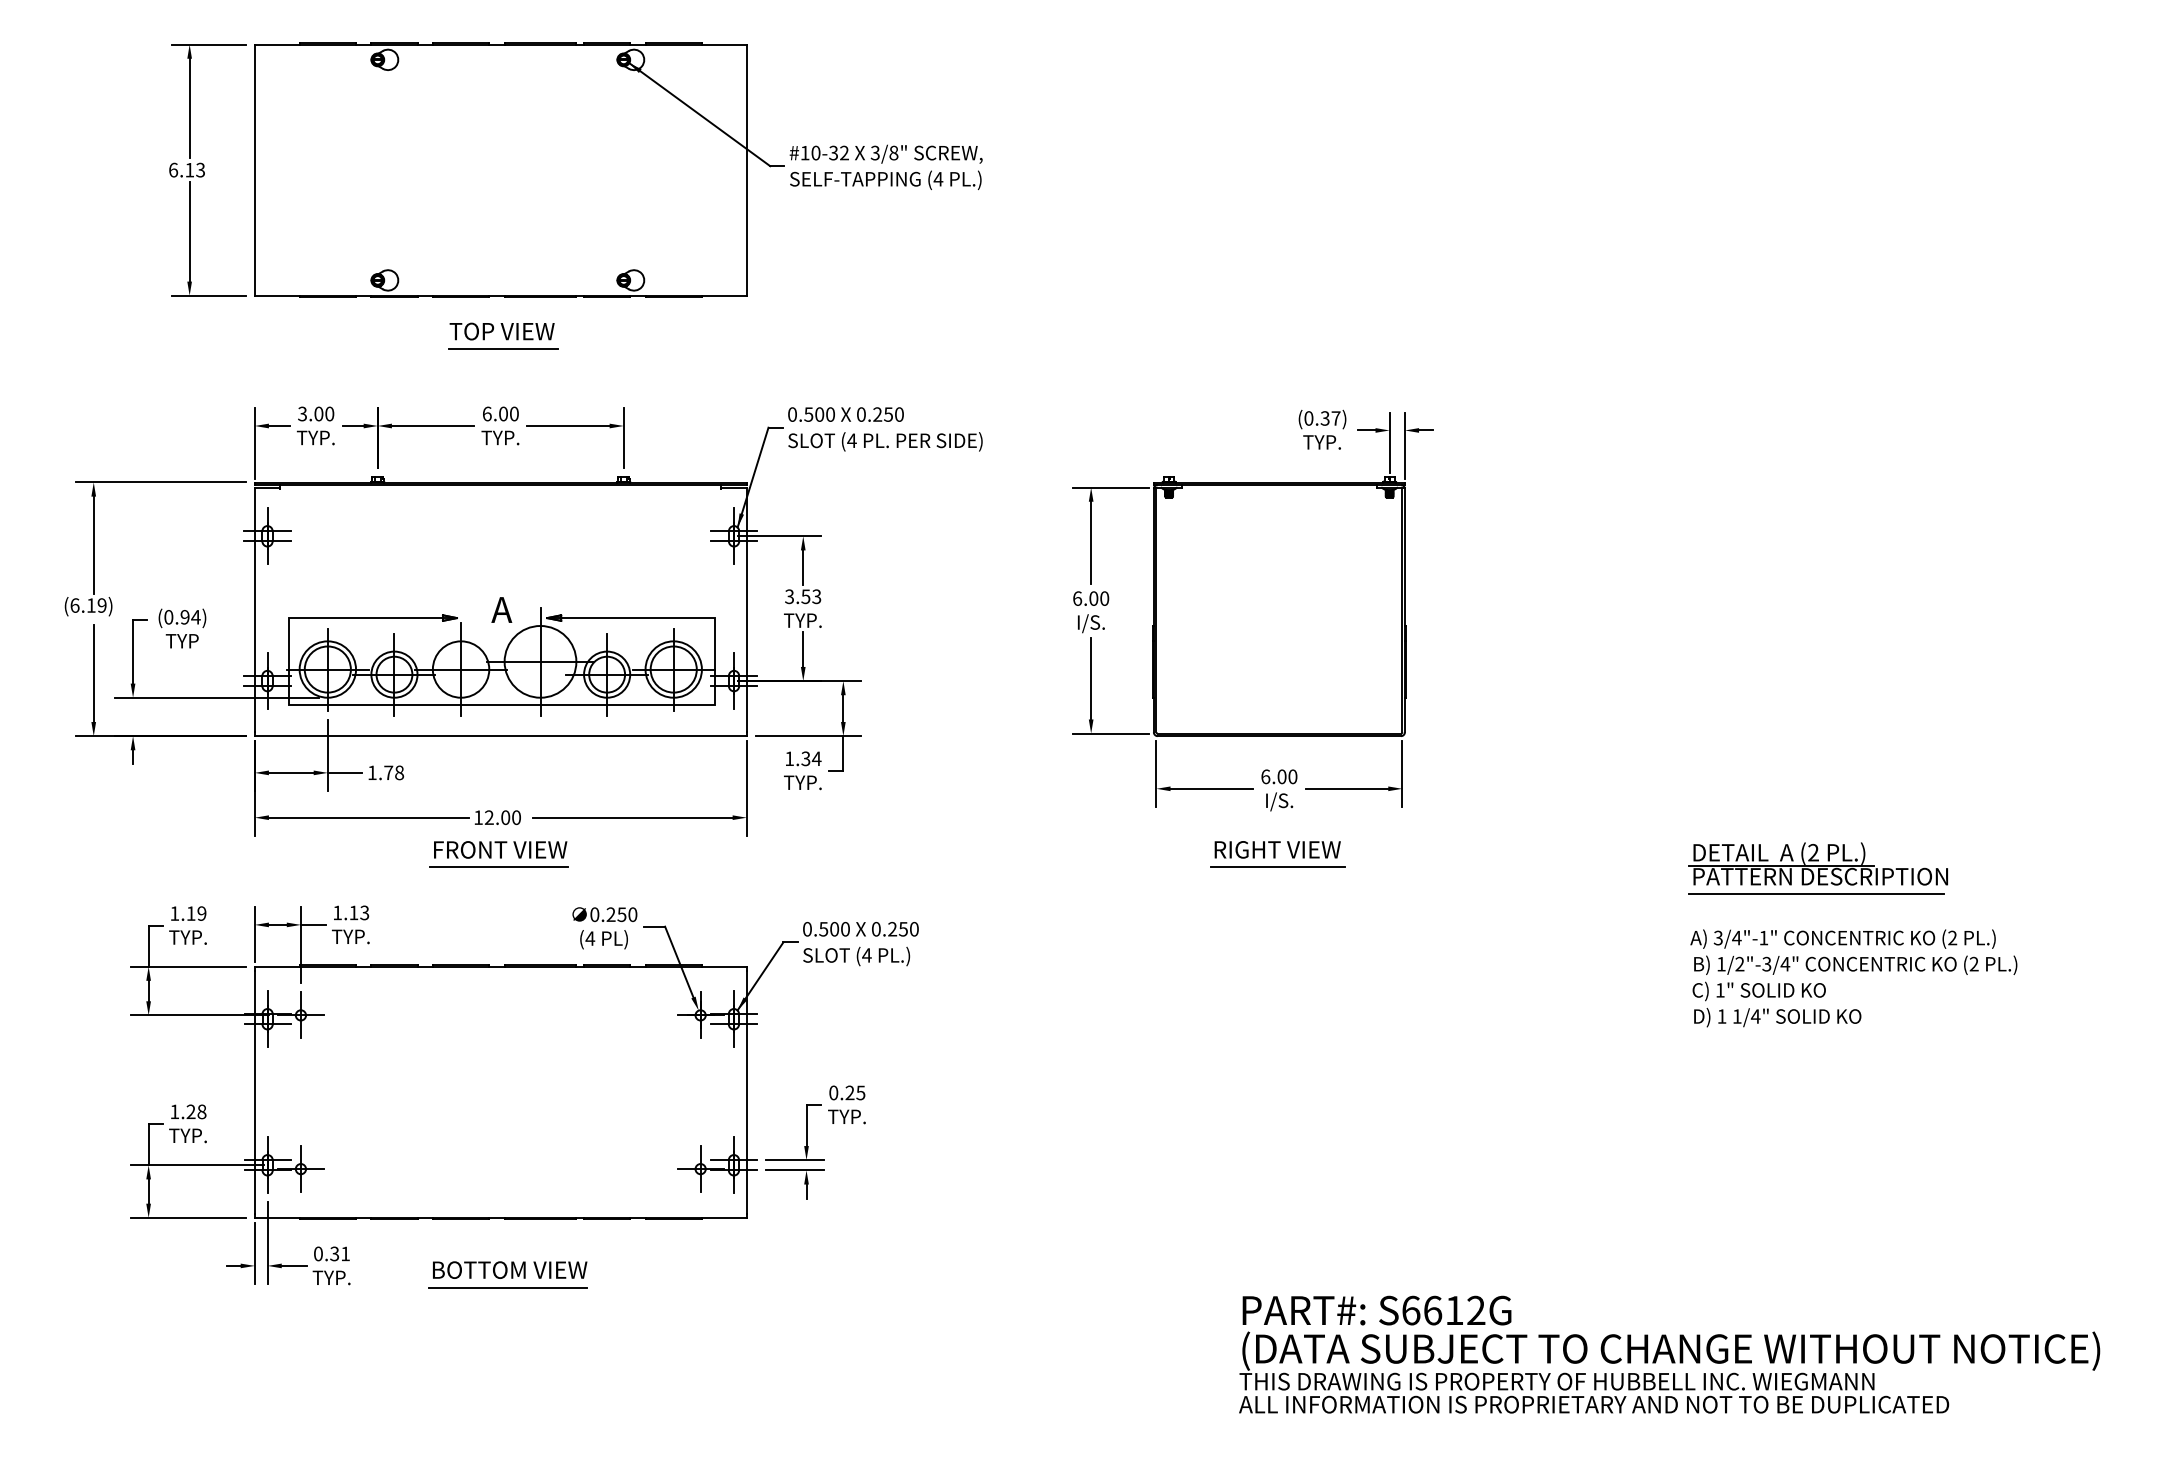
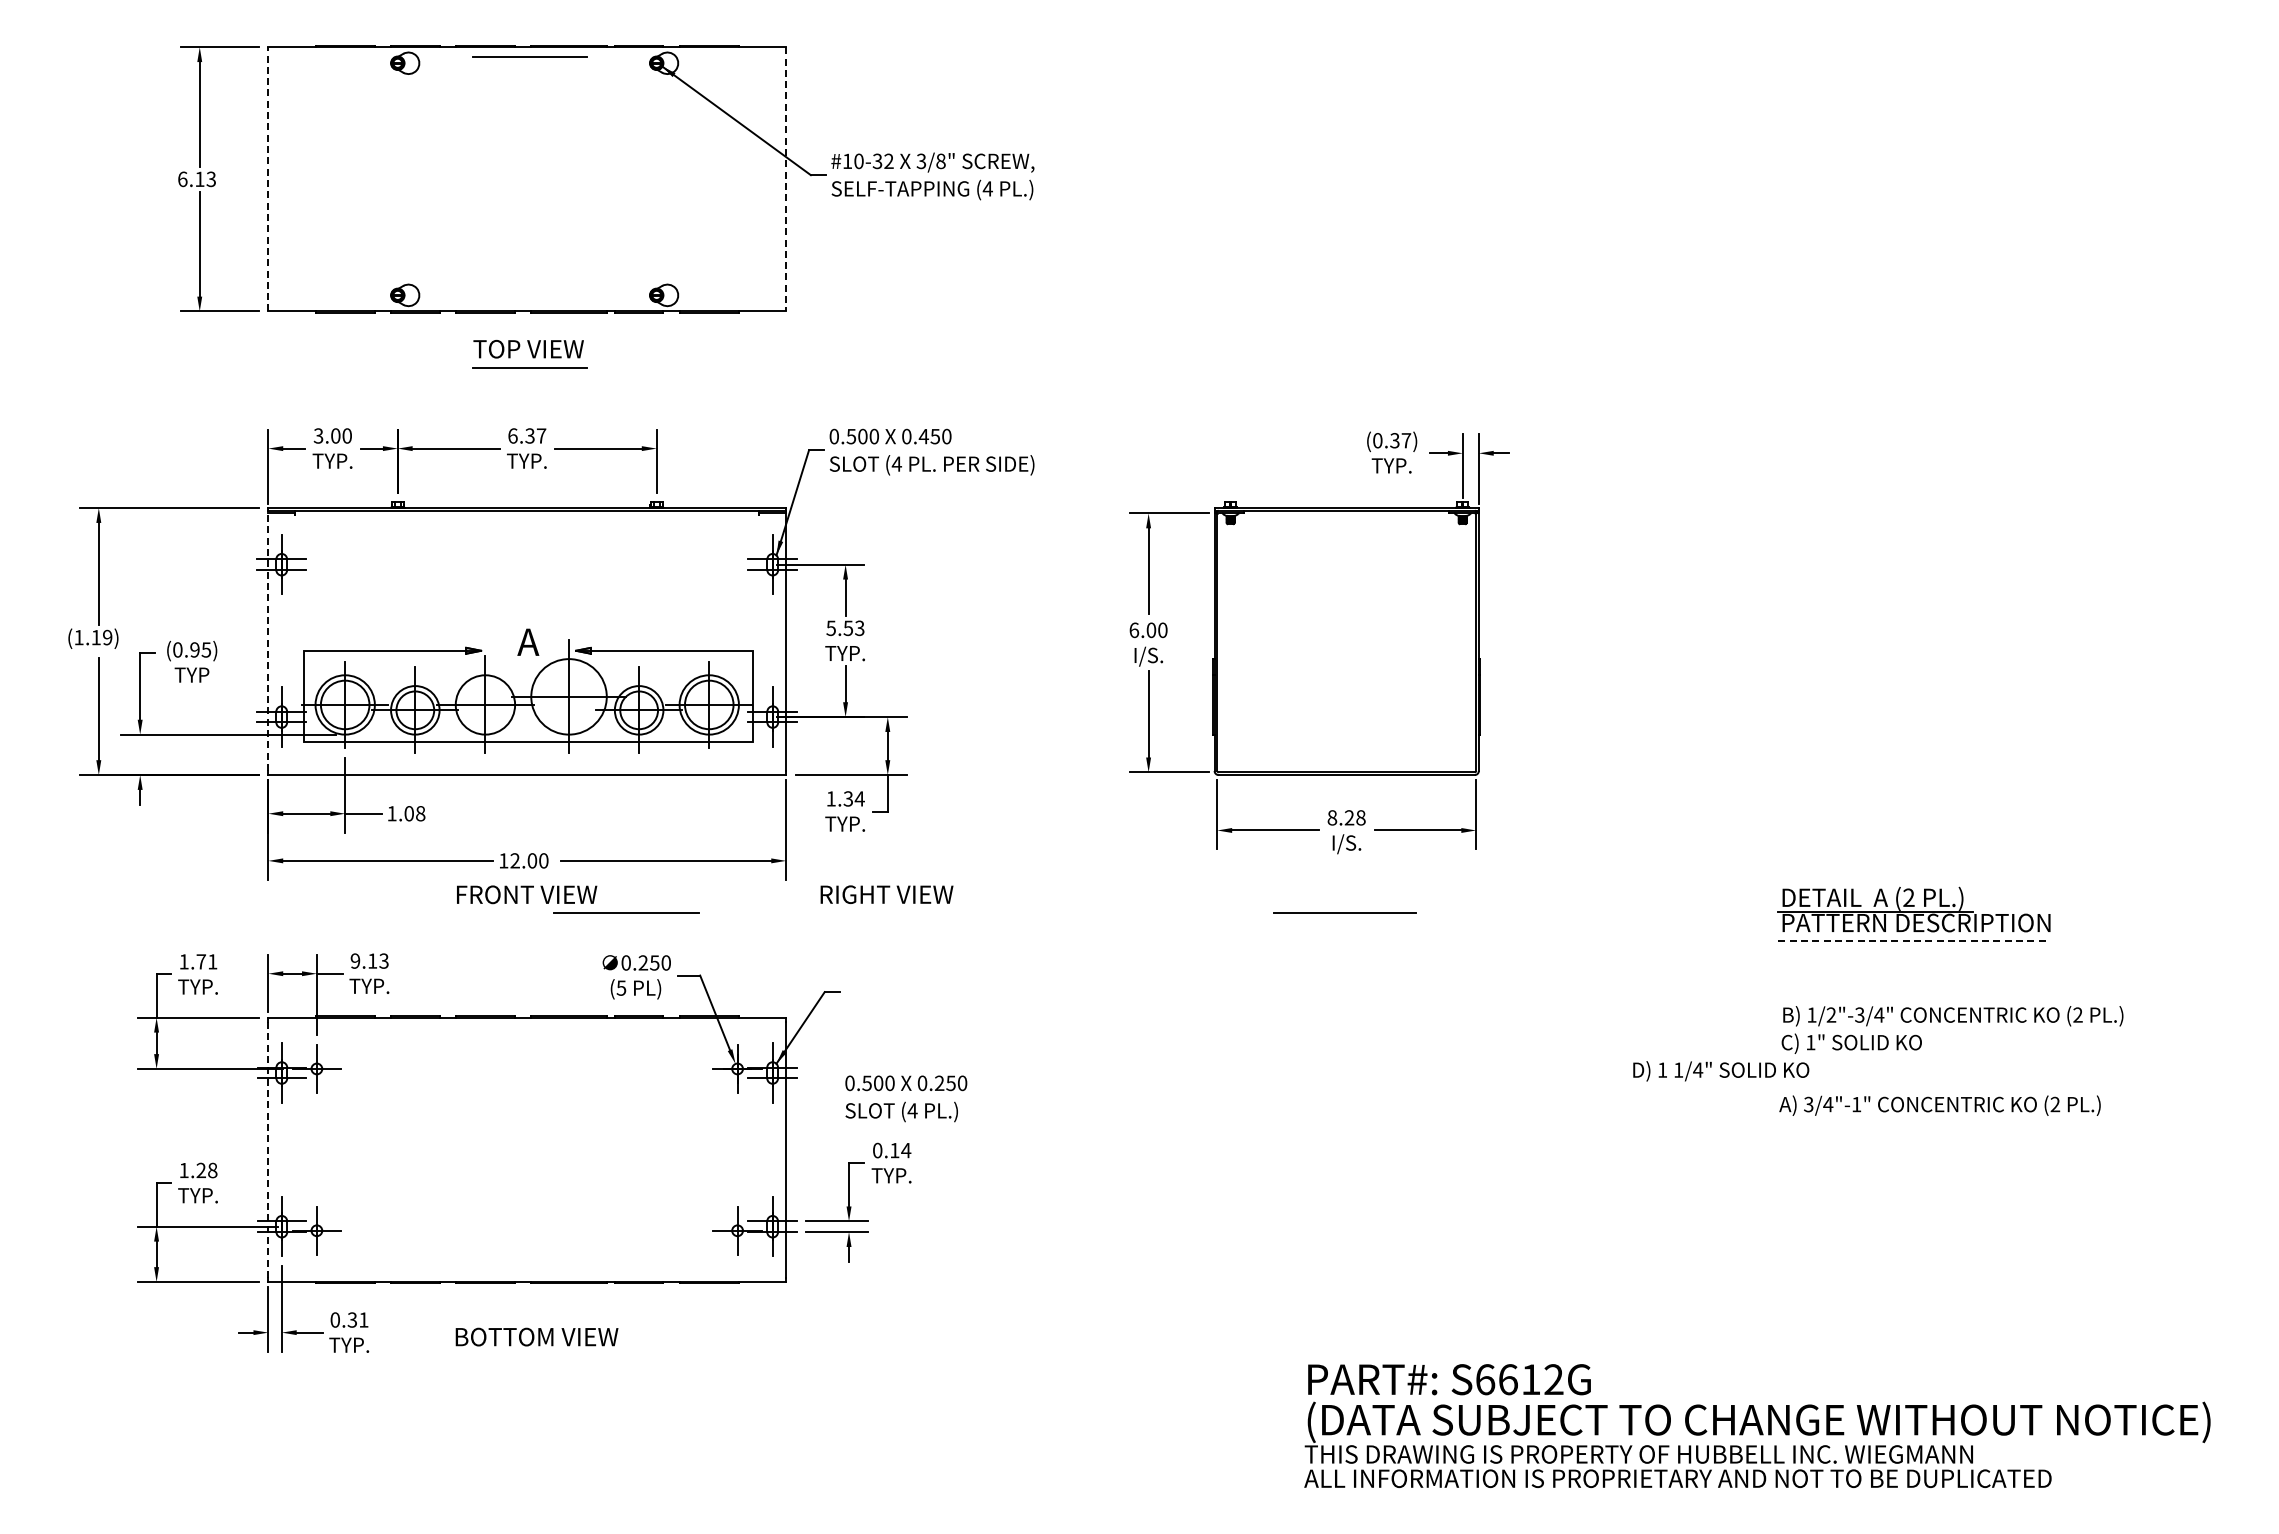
line: (502, 53) -> (529, 56), added
line: (254, 169) -> (268, 178), solid -> dashed
line: (747, 170) -> (786, 179), solid -> dashed
text: (508, 413) -> (535, 435), 6.00 -> 6.37
text: (877, 414) -> (923, 436), 0.250 -> 0.450
text: (789, 595) -> (831, 627), 3.53 -> 5.53
text: (74, 605) -> (78, 637), (6.19) -> (1.19)
line: (254, 610) -> (268, 642), solid -> dashed
text: (196, 616) -> (206, 649), (0.94) -> (0.95)
text: (387, 772) -> (408, 813), 1.78 -> 1.08
text: (1279, 776) -> (1346, 817), 6.00 -> 8.28
text: (1277, 849) -> (886, 894), moved
line: (499, 866) -> (626, 912), moved
line: (1816, 894) -> (1912, 941), solid -> dashed
text: (337, 912) -> (355, 960), 1.13 -> 9.13
text: (196, 913) -> (206, 961), 1.19 -> 1.71
text: (590, 937) -> (621, 987), (4 -> (5
text: (1842, 938) -> (1939, 1105), moved
text: (861, 943) -> (906, 1098), moved
text: (1777, 1017) -> (1721, 1071), moved
line: (254, 1091) -> (268, 1149), solid -> dashed
text: (855, 1092) -> (900, 1150), 0.25 -> 0.14
line: (507, 1287) -> (534, 1355), removed

